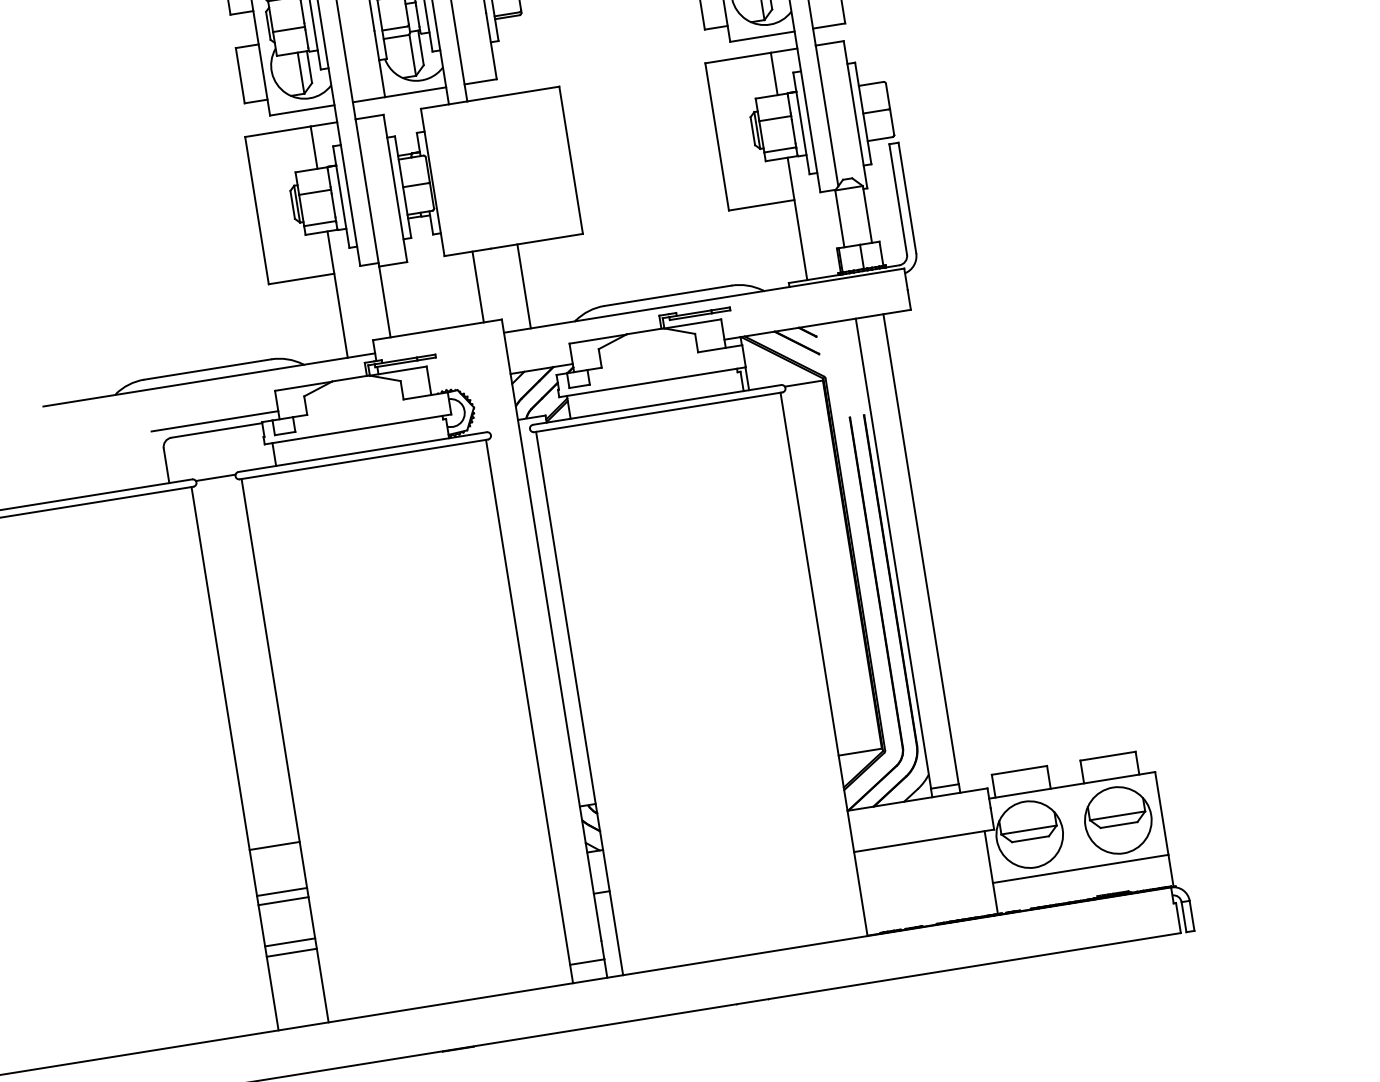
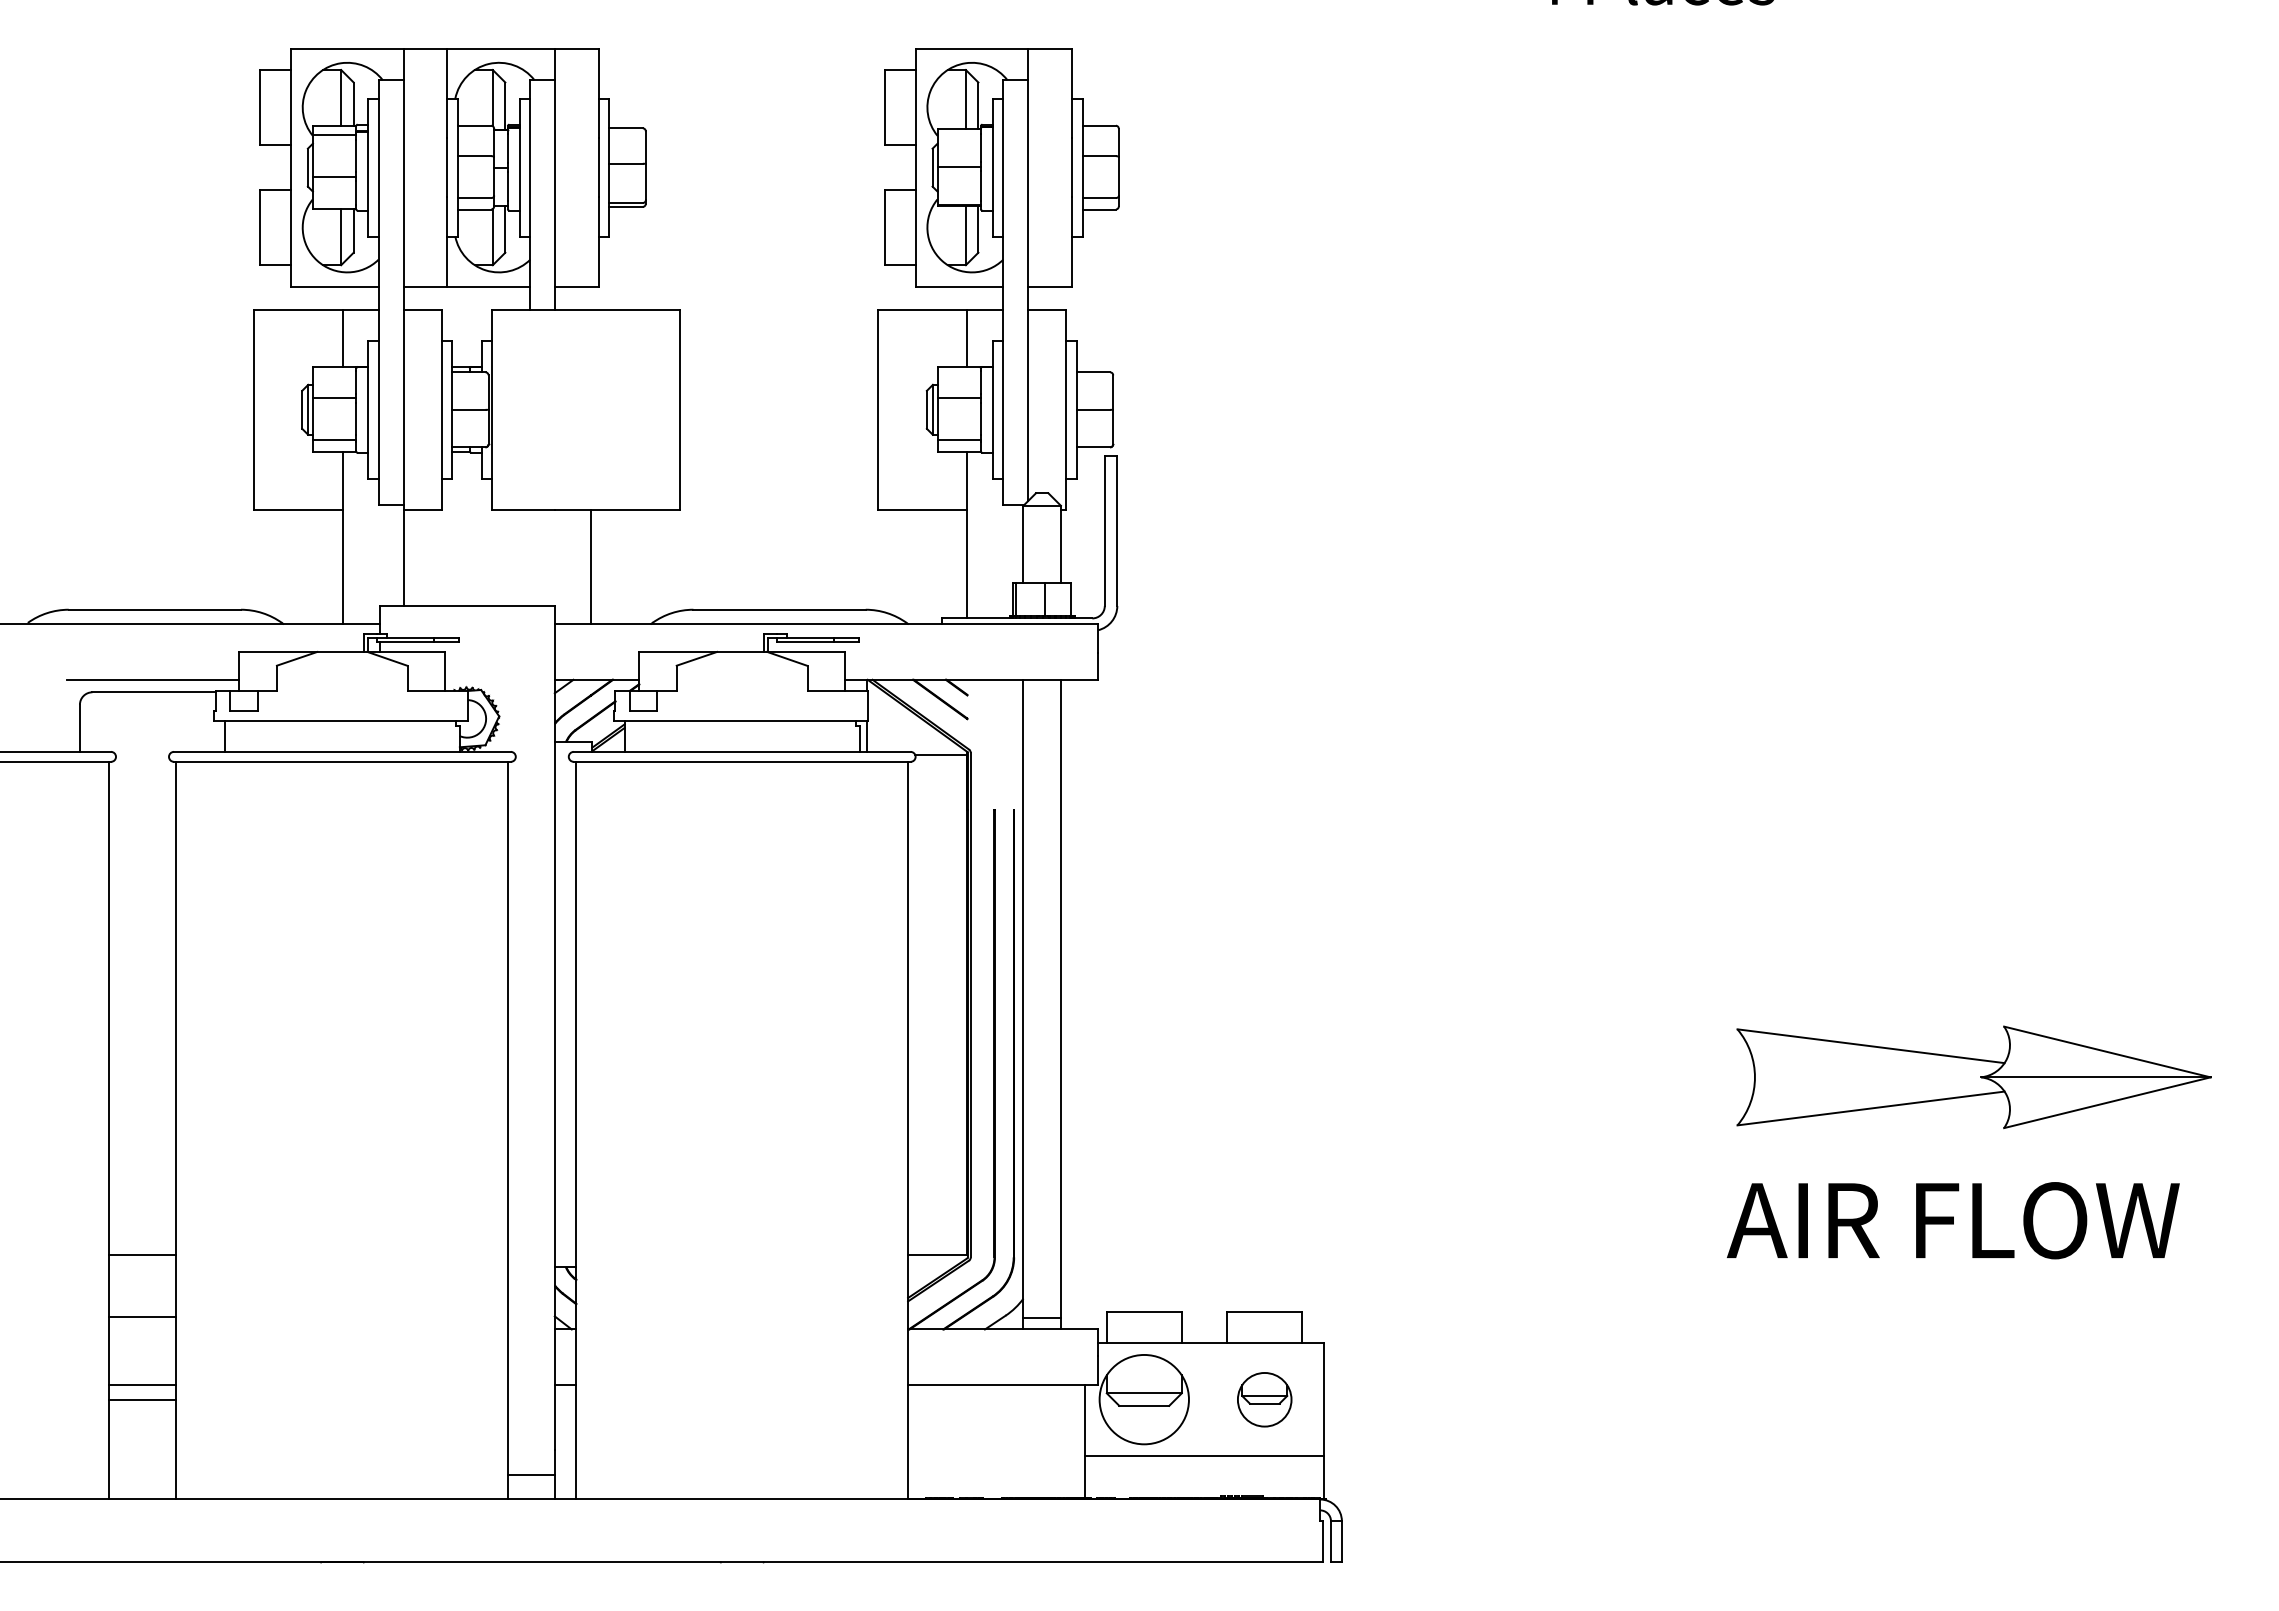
line: (478, 286) -> (530, 557), removed
line: (215, 477) -> (142, 754), removed
part: (1118, 820) -> (1264, 1399), size x0.6
line: (283, 901) -> (142, 1329), removed

